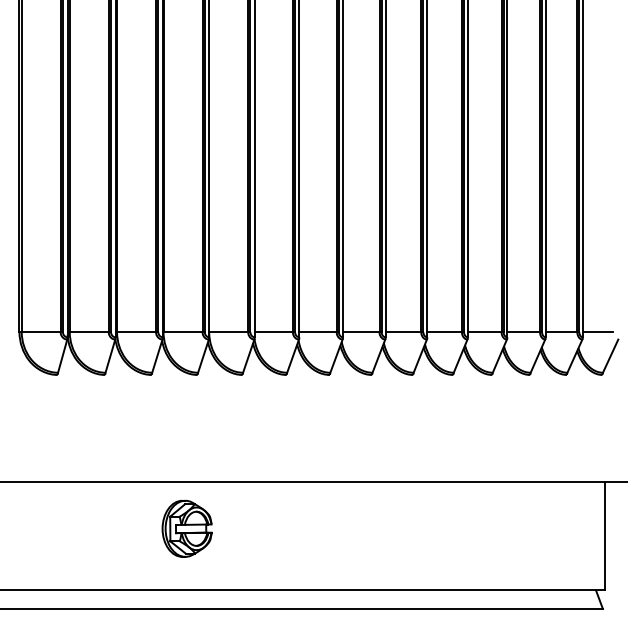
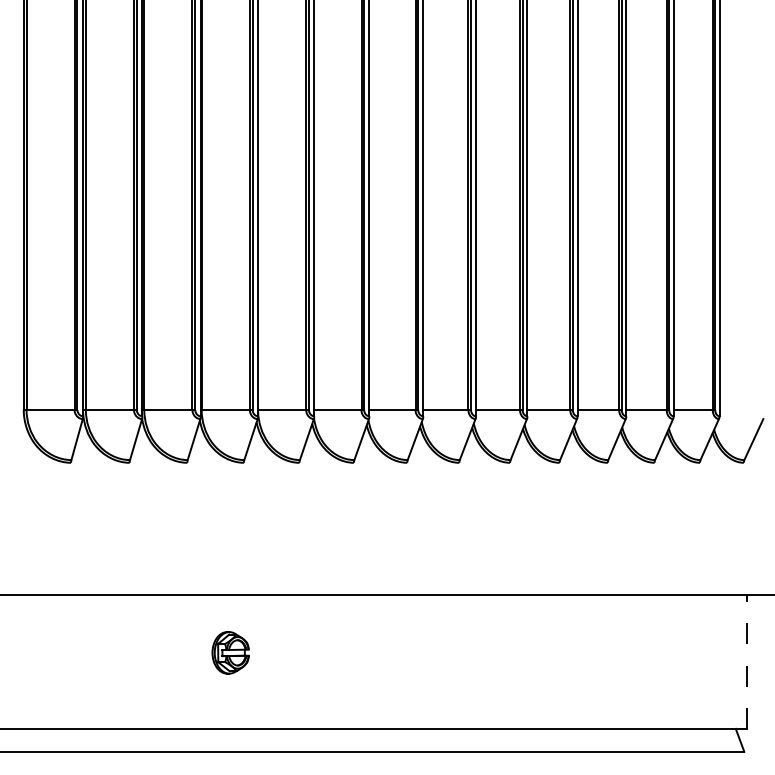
line: (598, 332) -> (738, 410), removed
part: (186, 528) -> (230, 652), size x0.6
line: (604, 535) -> (746, 661), solid -> dashed

